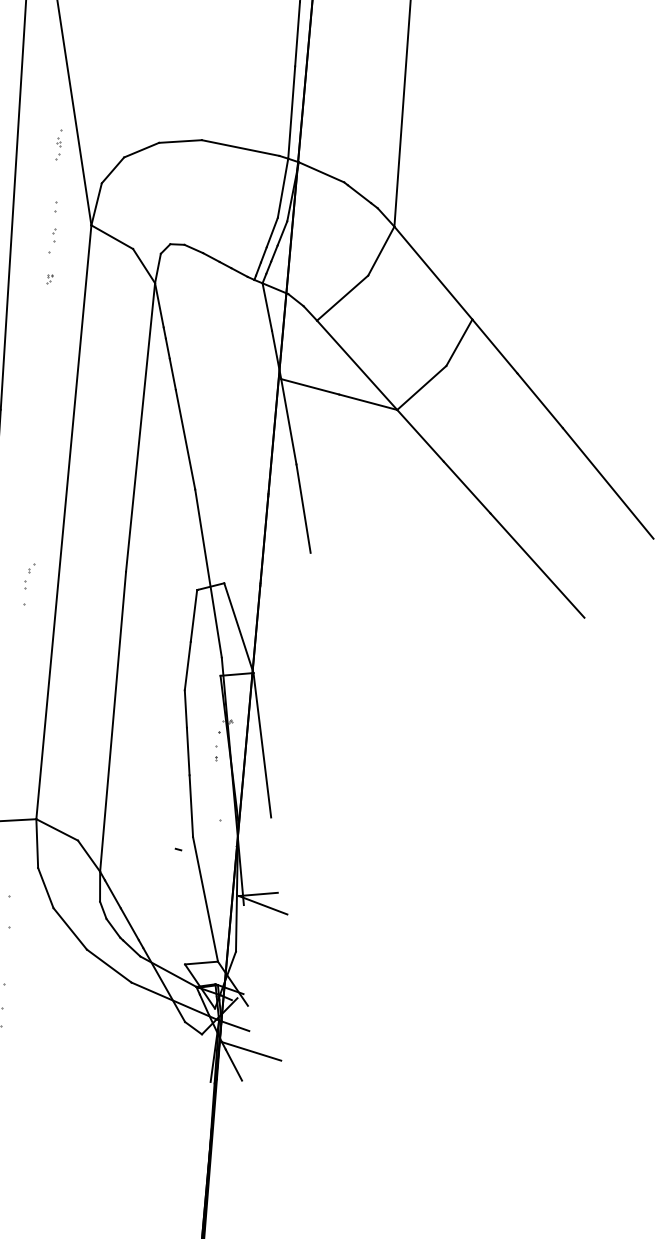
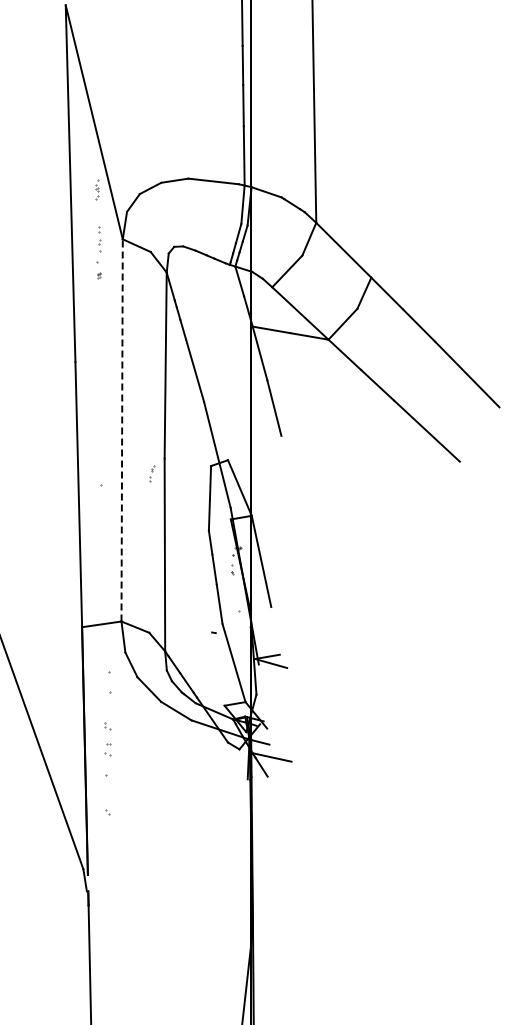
part: (51, 240) -> (98, 251), size x1.4
line: (64, 520) -> (122, 429), solid -> dashed
part: (29, 575) -> (152, 473), moved

